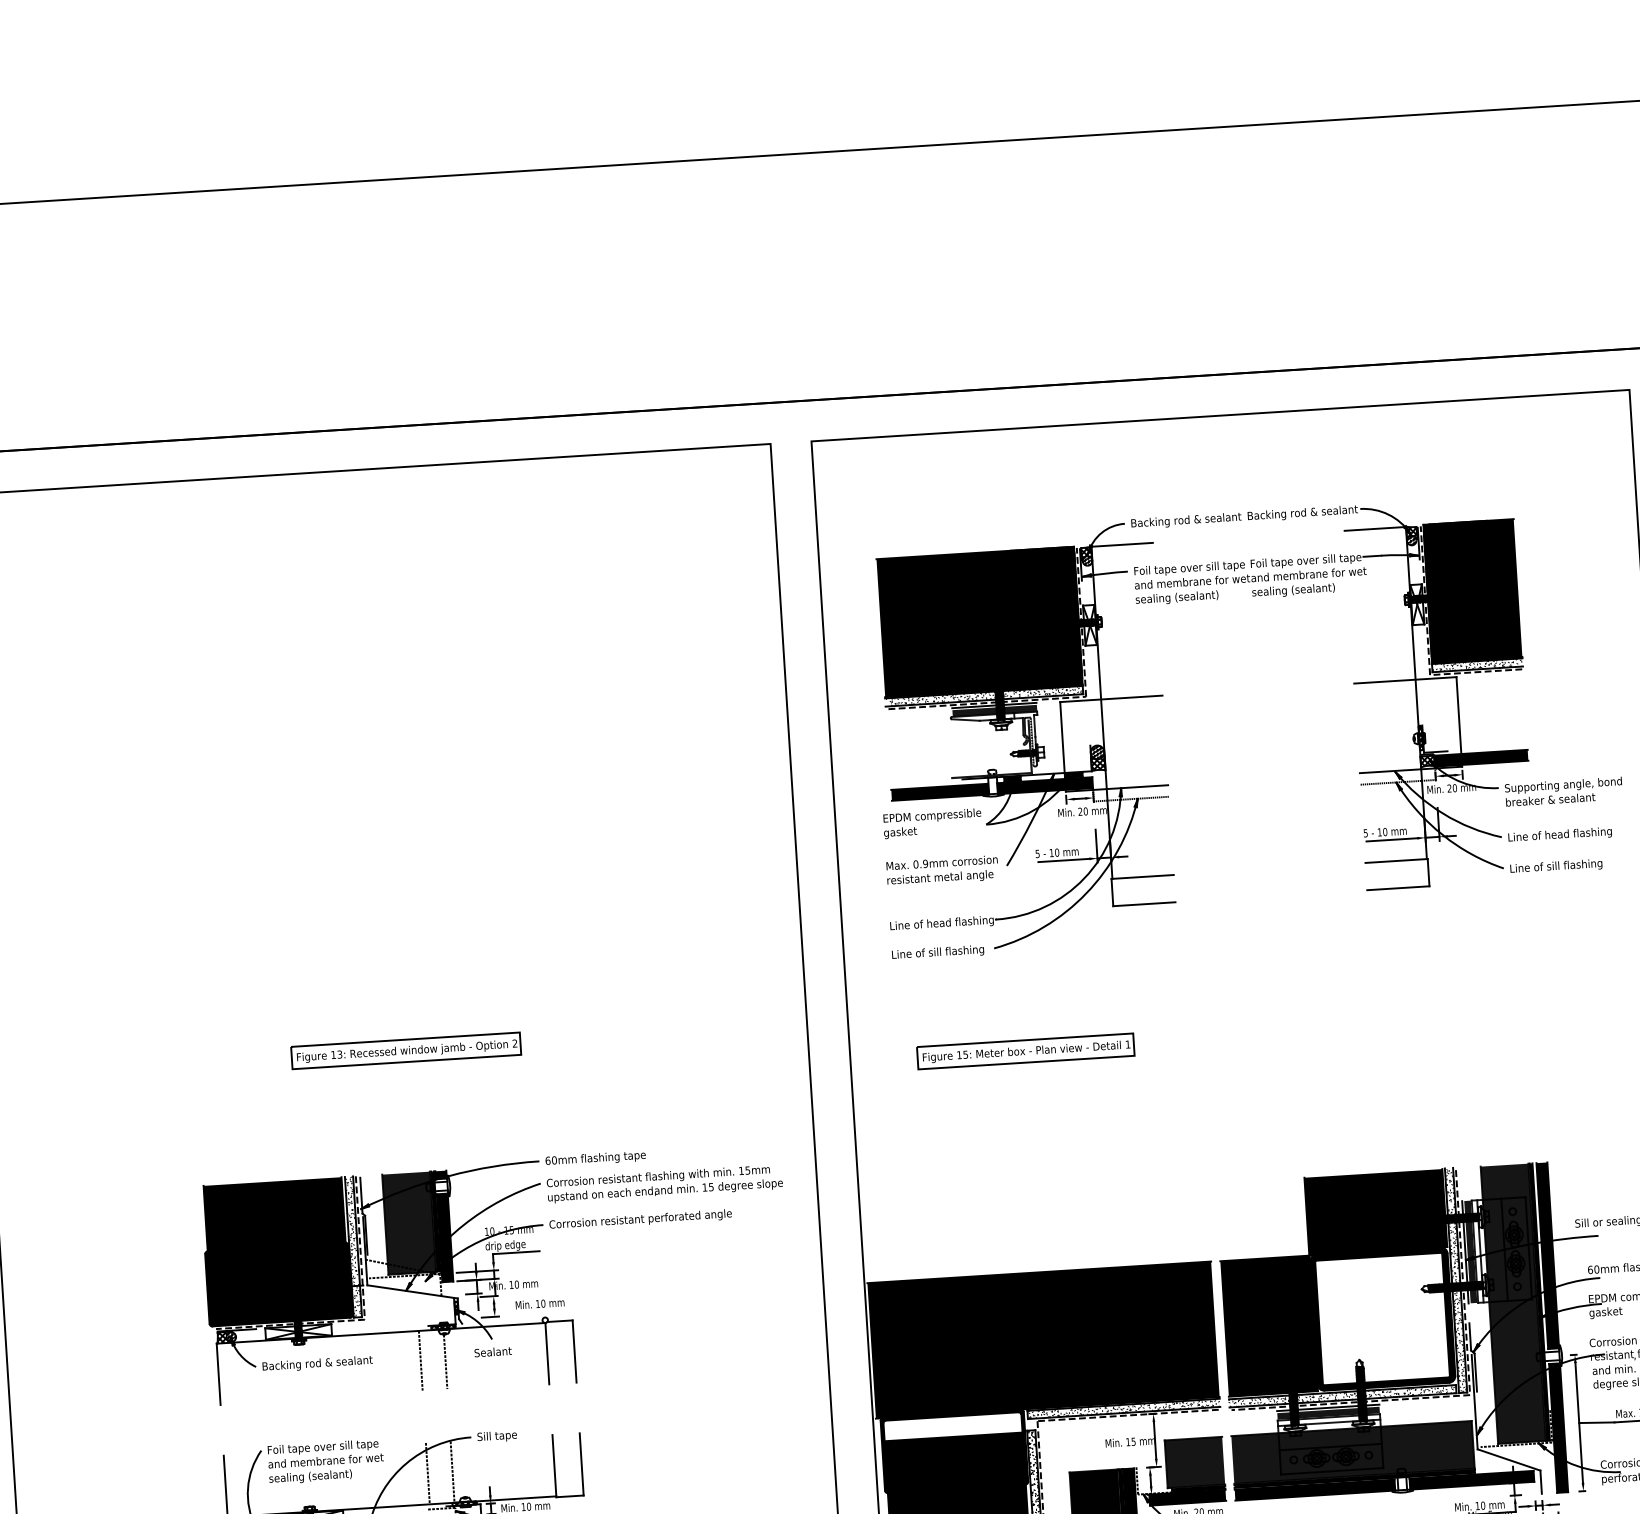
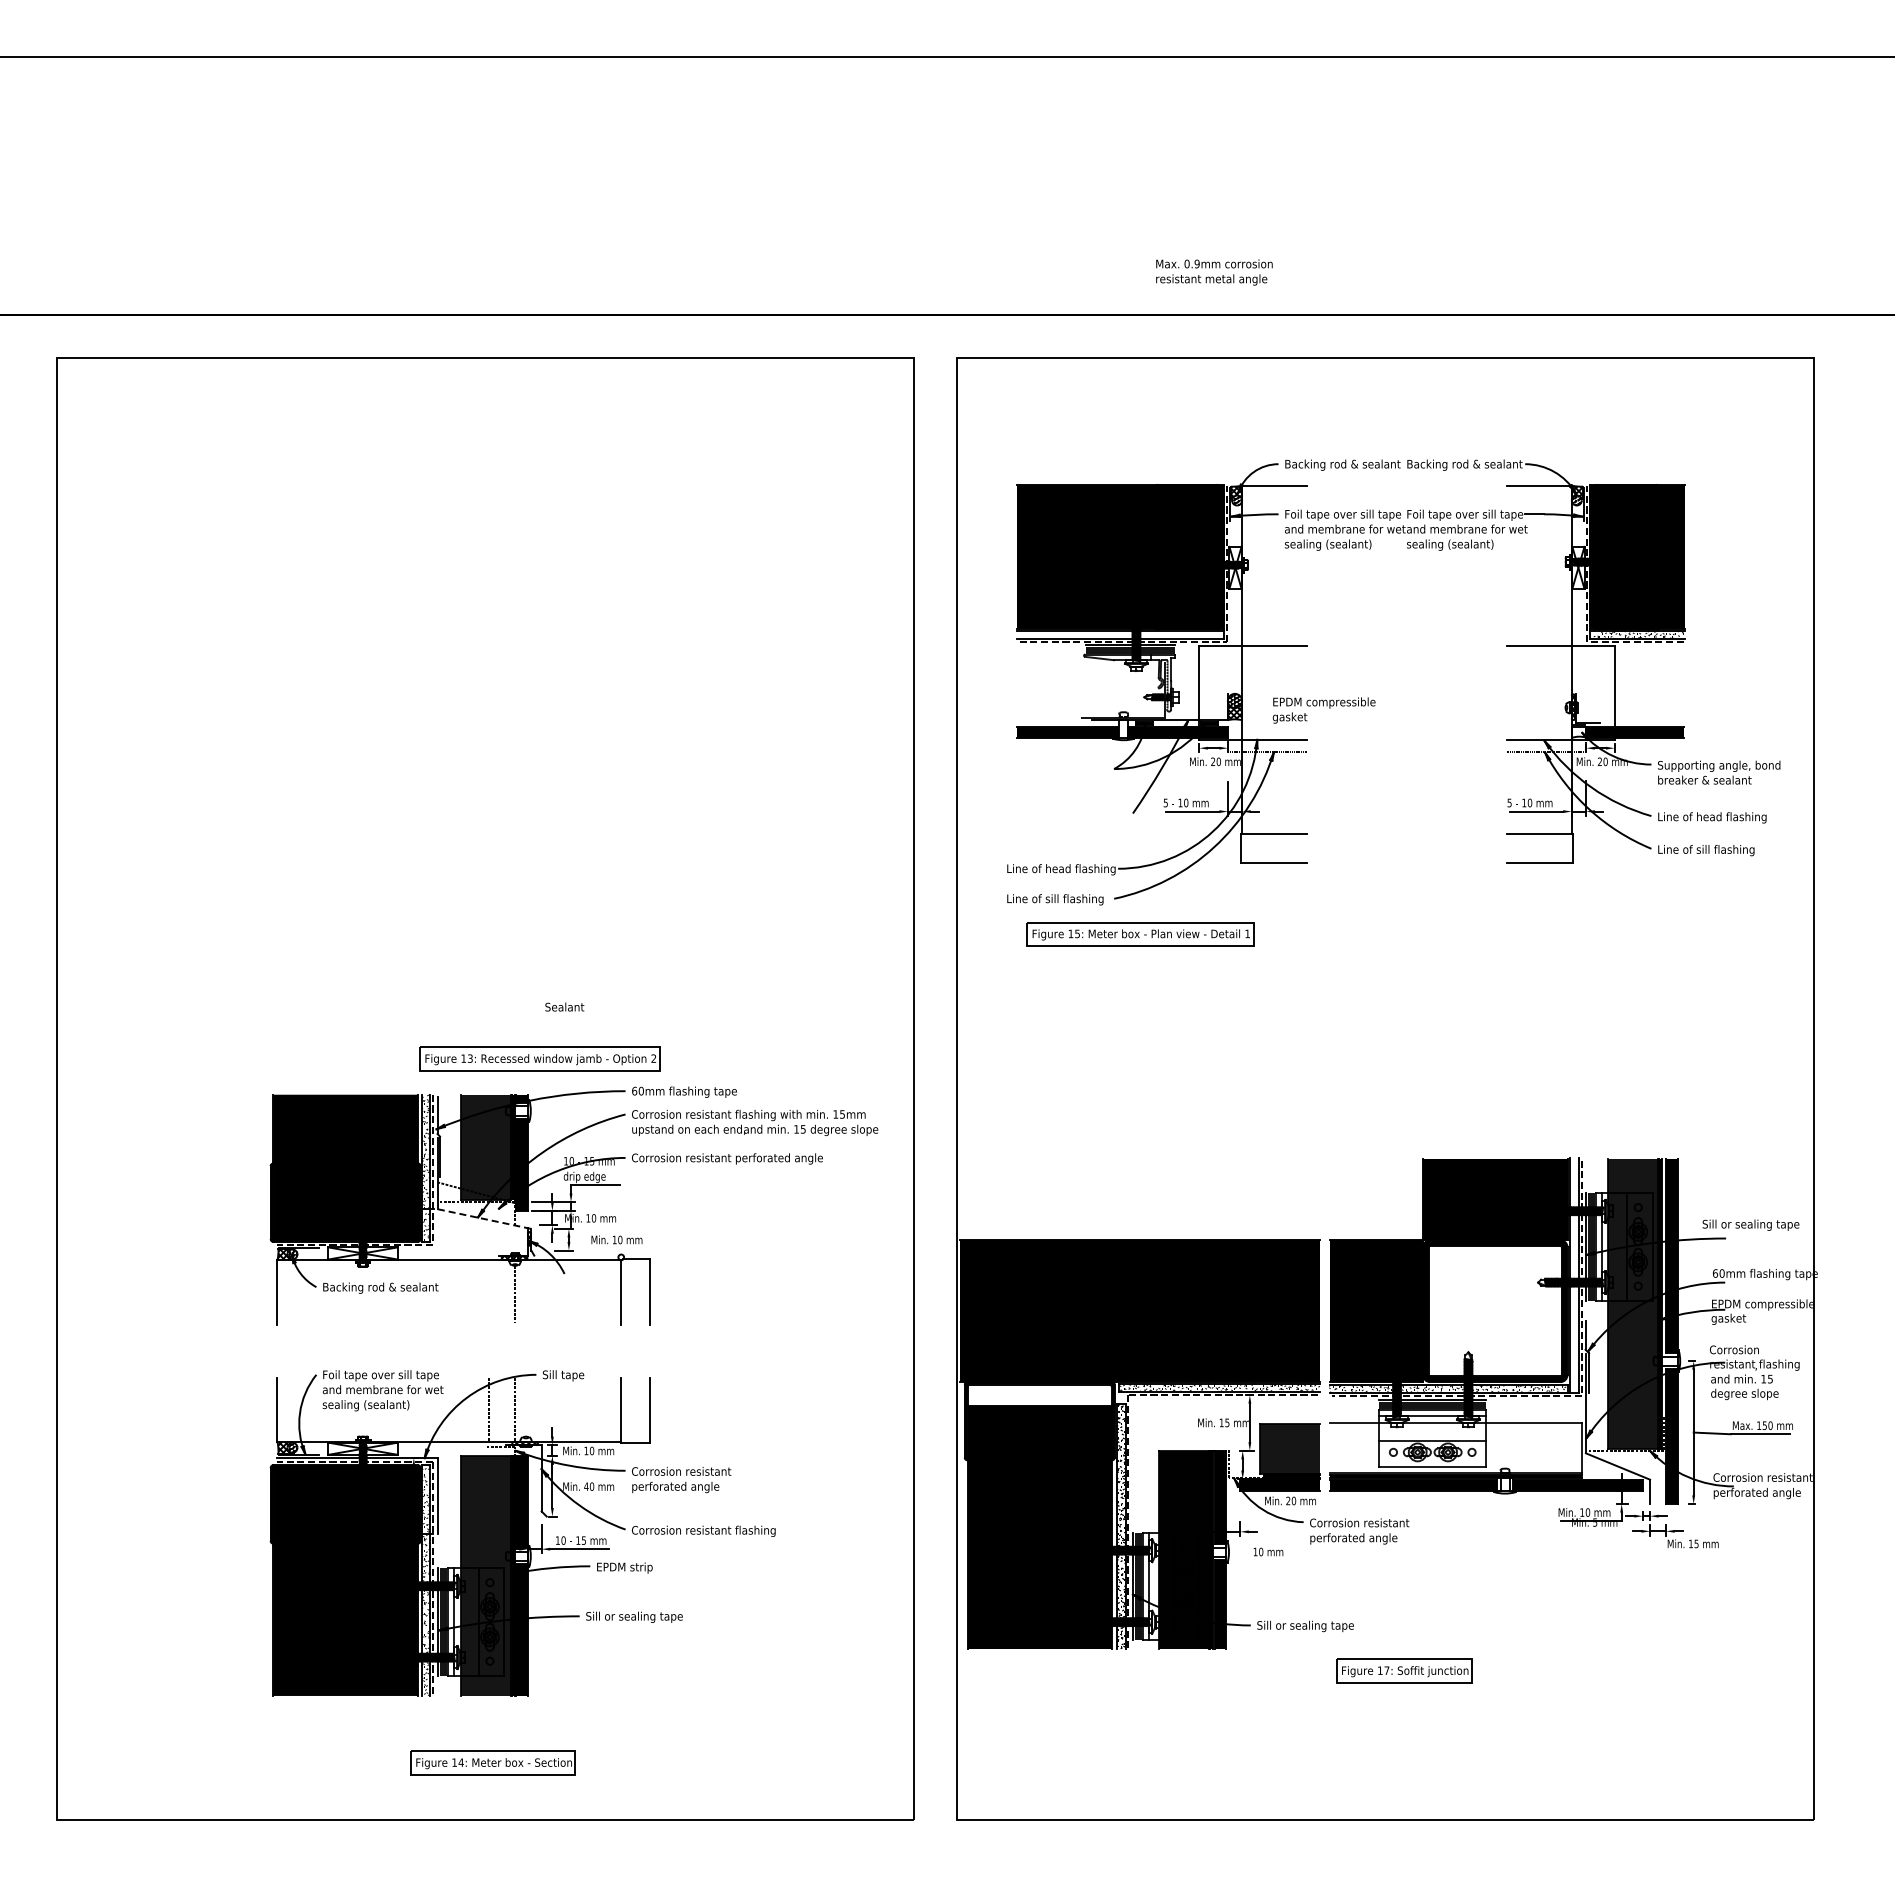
hatch: (983, 695) -> (1119, 634), removed
hatch: (1427, 760) -> (1578, 731), removed
text: (931, 823) -> (1323, 710), moved
text: (942, 870) -> (1214, 272), moved
part: (405, 1050) -> (539, 1058), moved
part: (1025, 1051) -> (1140, 934), moved
hatch: (1456, 1281) -> (1574, 1276), removed
line: (412, 1292) -> (484, 1219), solid -> dashed
text: (492, 1351) -> (564, 1006), moved
line: (420, 1360) -> (488, 1291), removed
fill: (1352, 1452) -> (1455, 1448), removed

